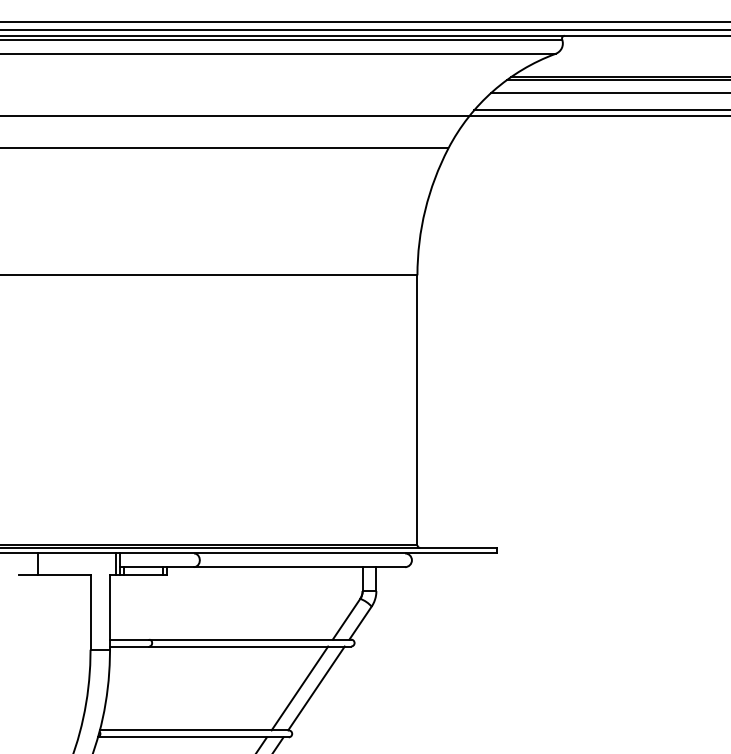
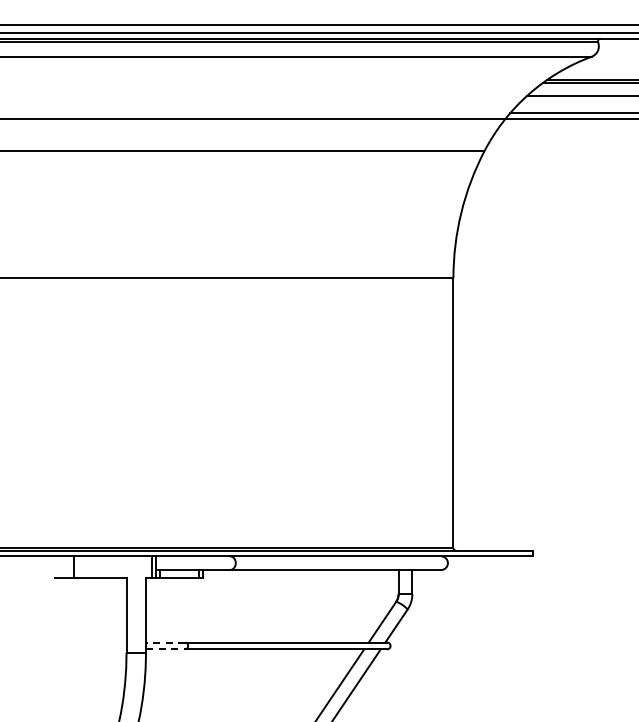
line: (129, 639) -> (165, 642), solid -> dashed
line: (129, 646) -> (165, 649), solid -> dashed

